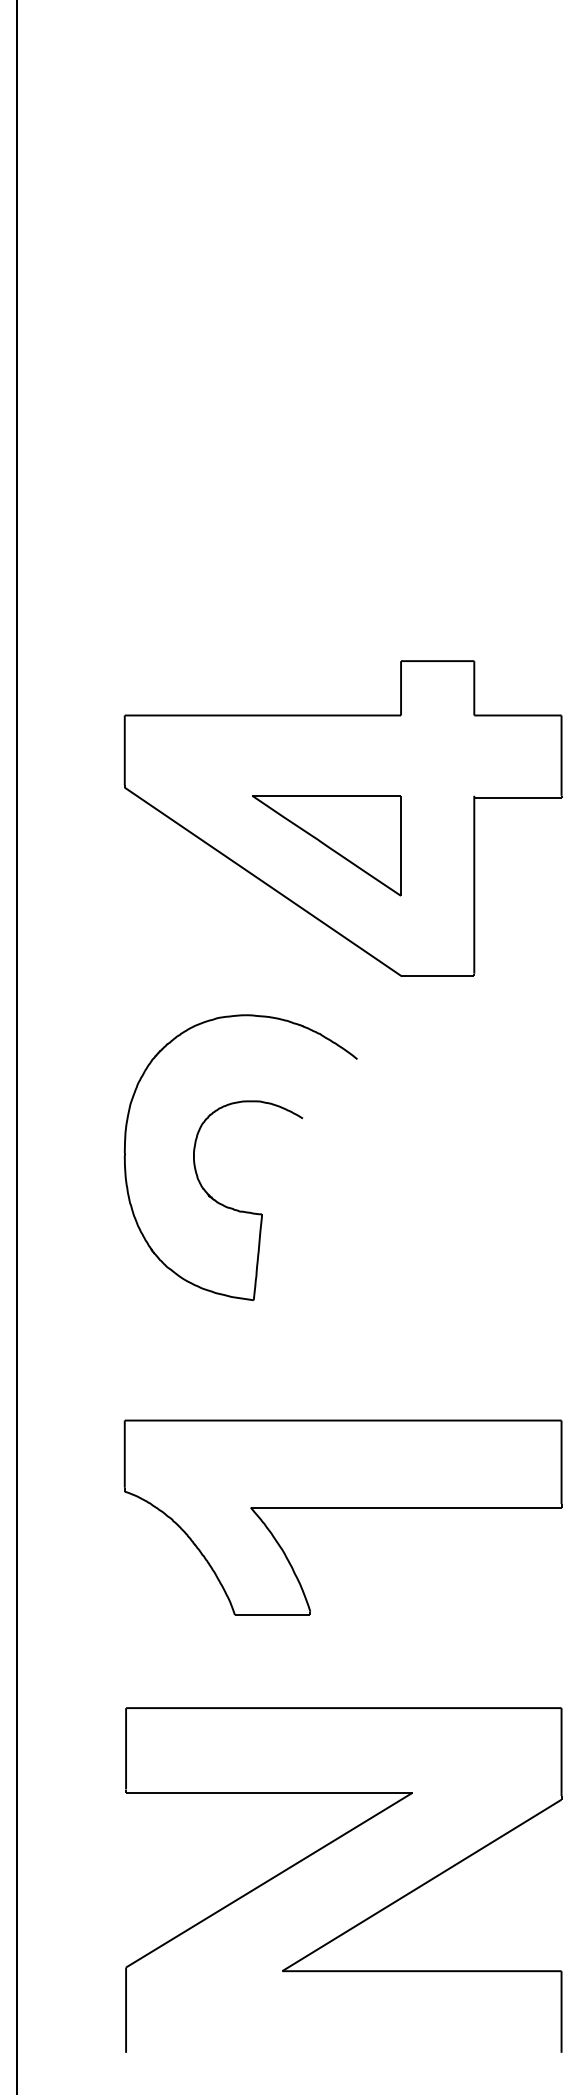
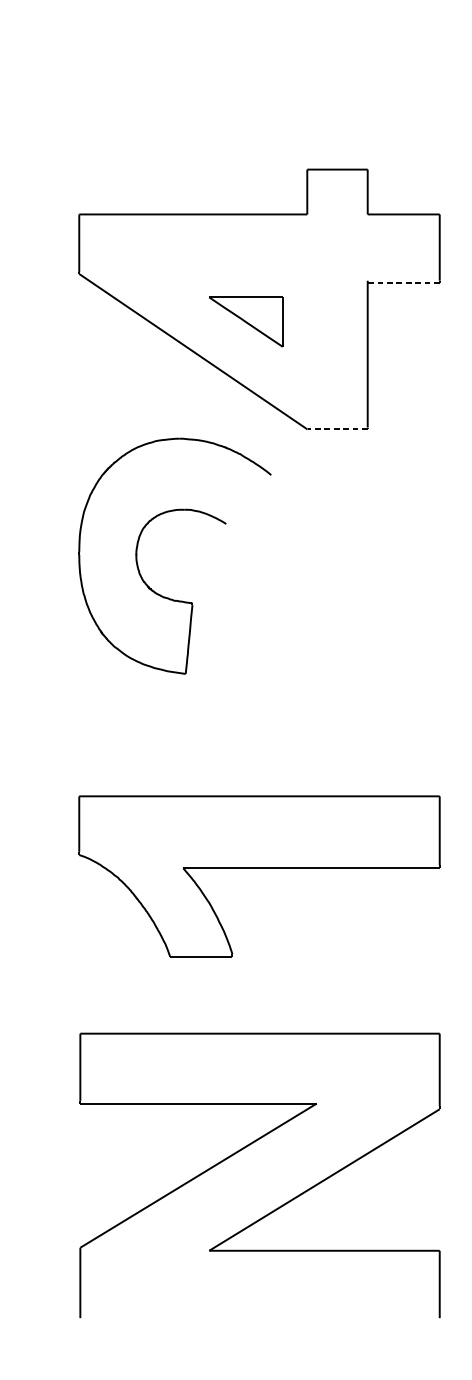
line: (517, 798) -> (403, 282), solid -> dashed
part: (326, 845) -> (245, 321), size x0.6
line: (437, 976) -> (337, 429), solid -> dashed
part: (195, 1162) -> (137, 560), moved

